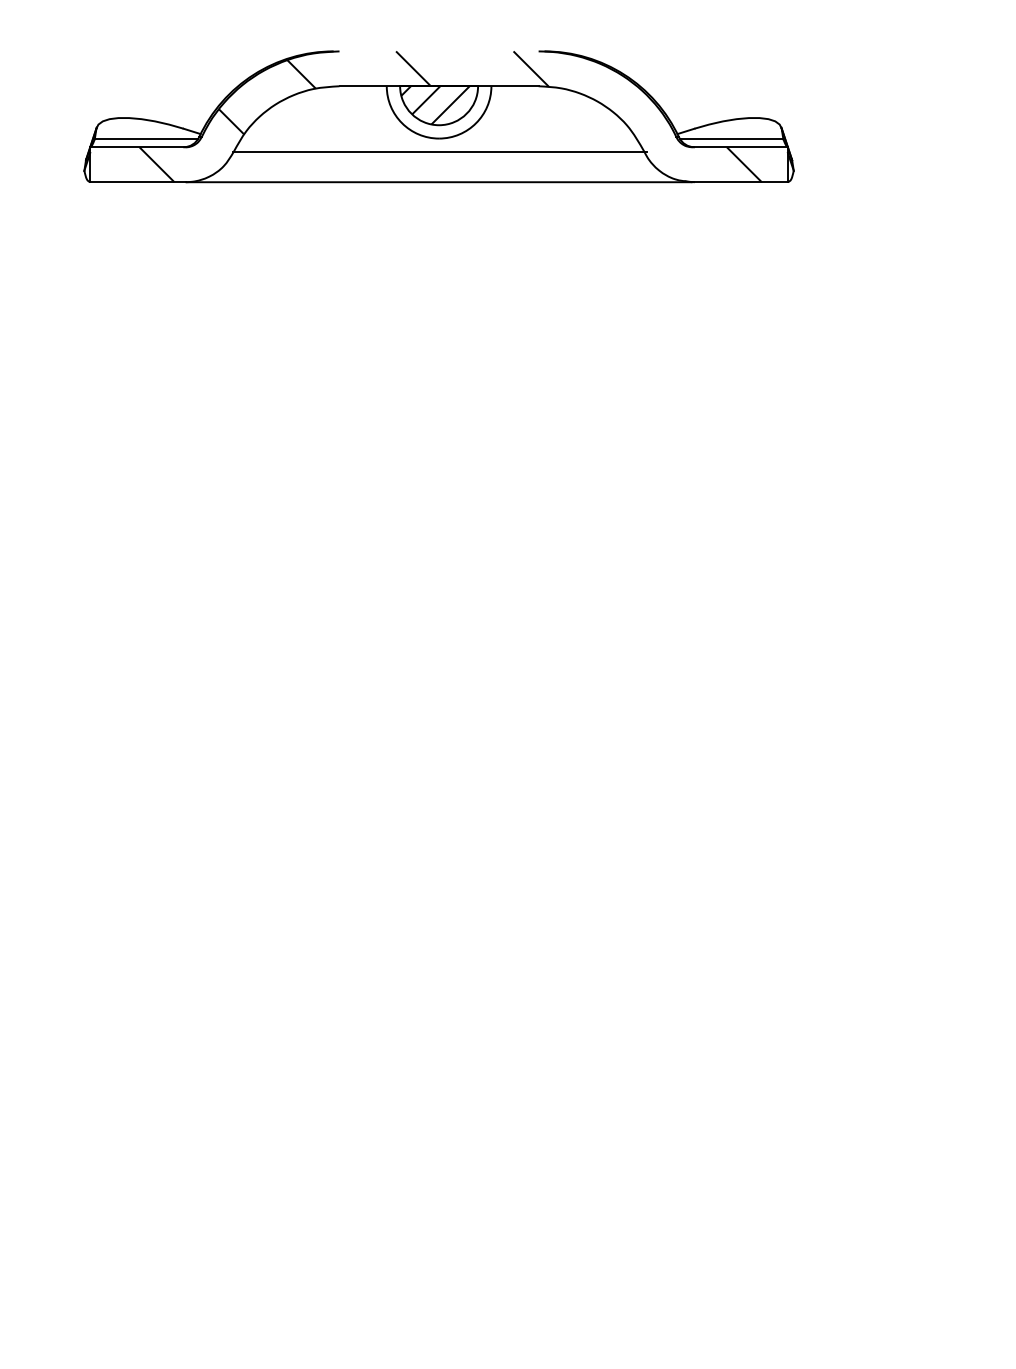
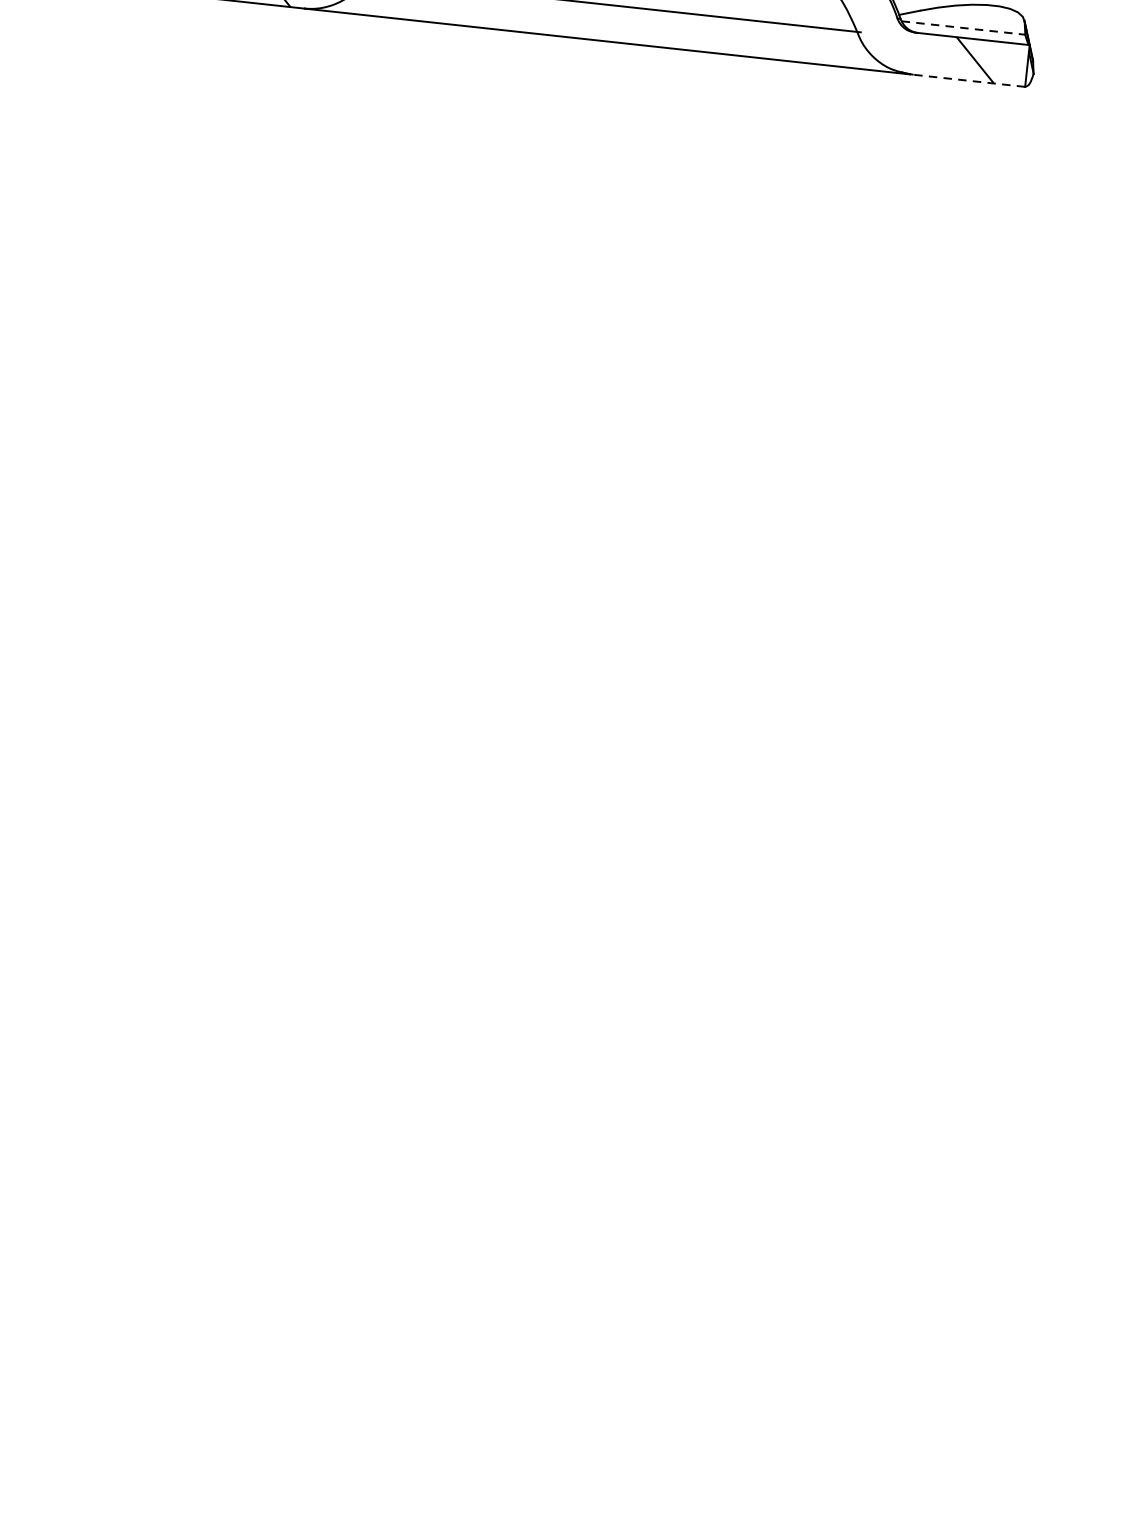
line: (731, 139) -> (963, 28), solid -> dashed
line: (740, 182) -> (968, 81), solid -> dashed

